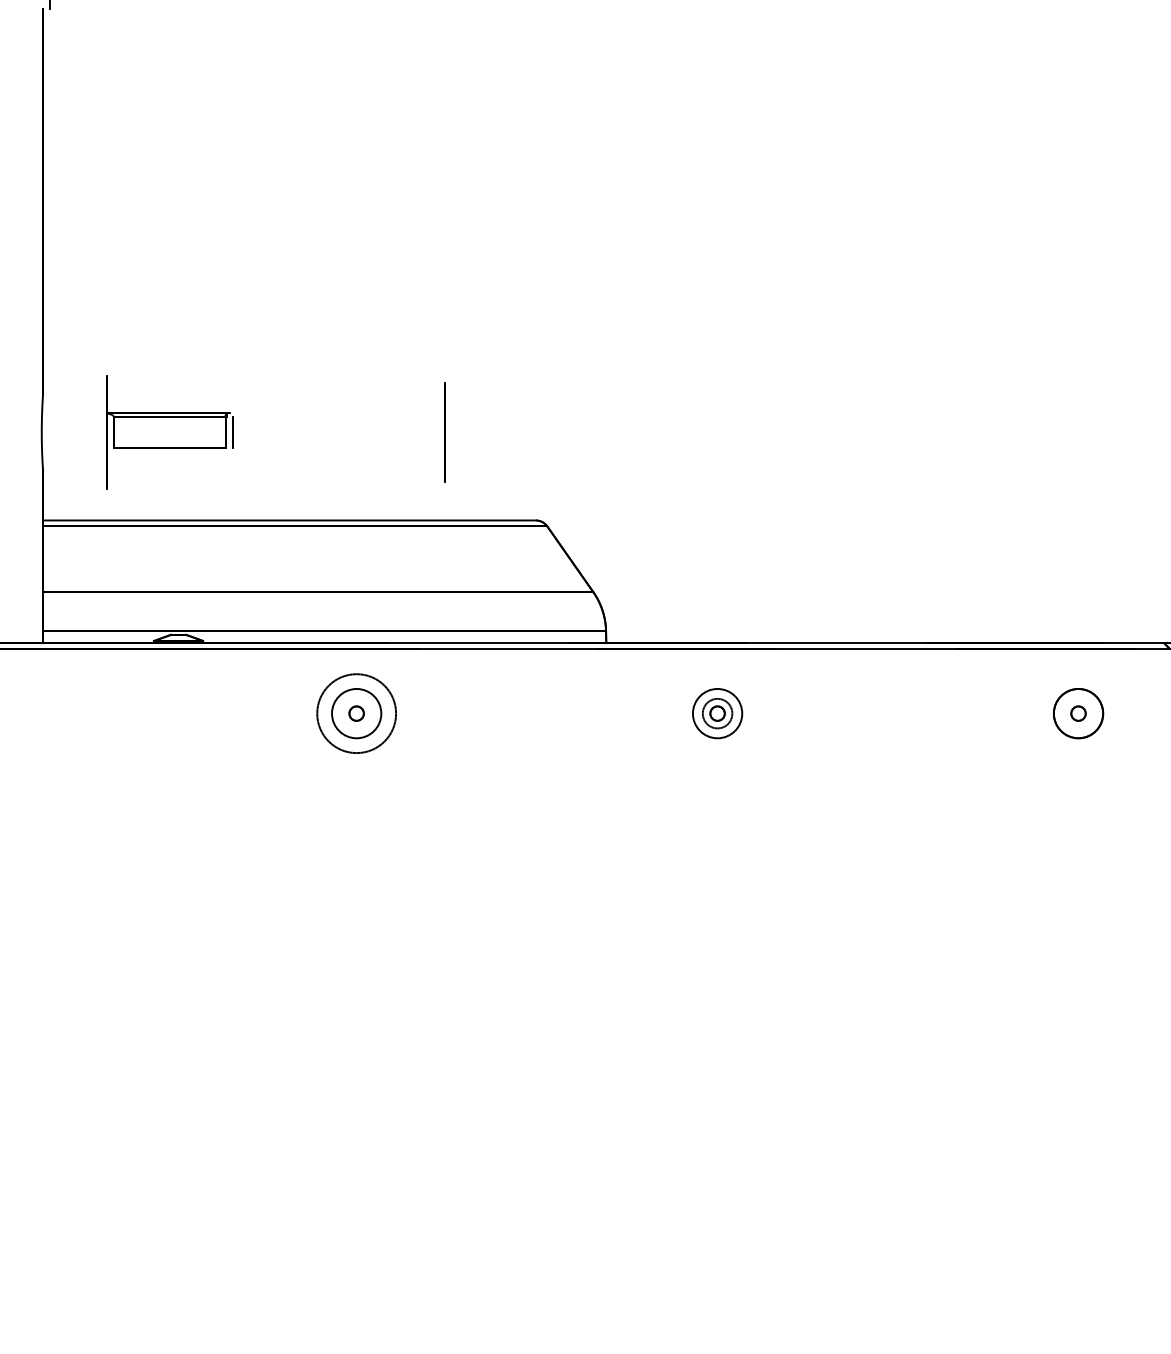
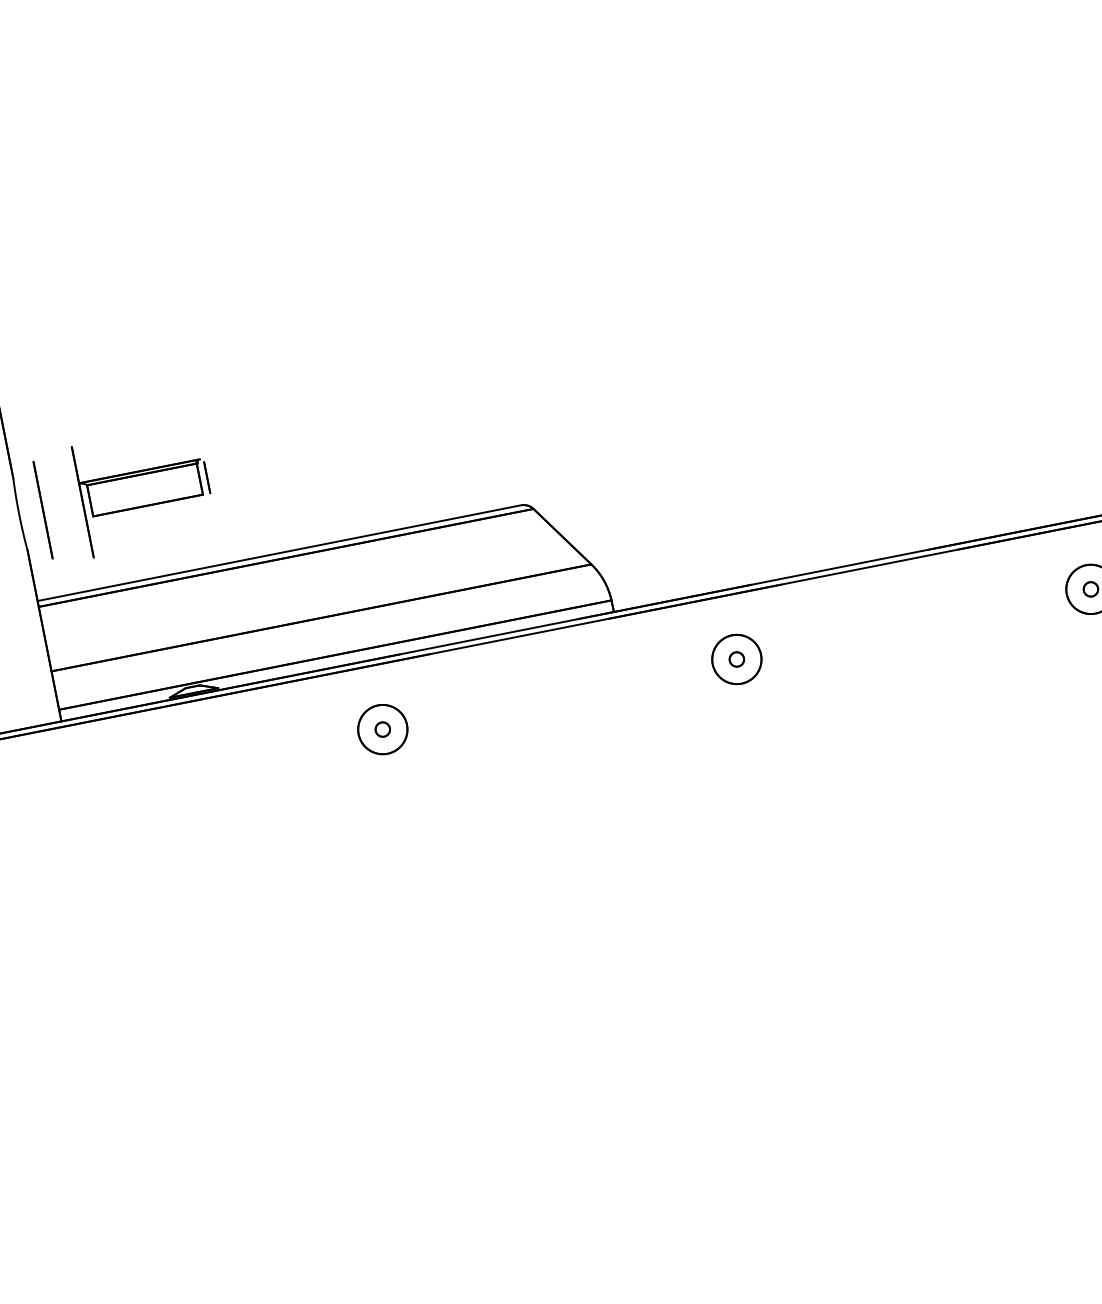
line: (444, 432) -> (42, 510), moved
circle: (356, 713) -> (382, 729), size x0.62
circle: (717, 713) -> (736, 659), size x1.67

